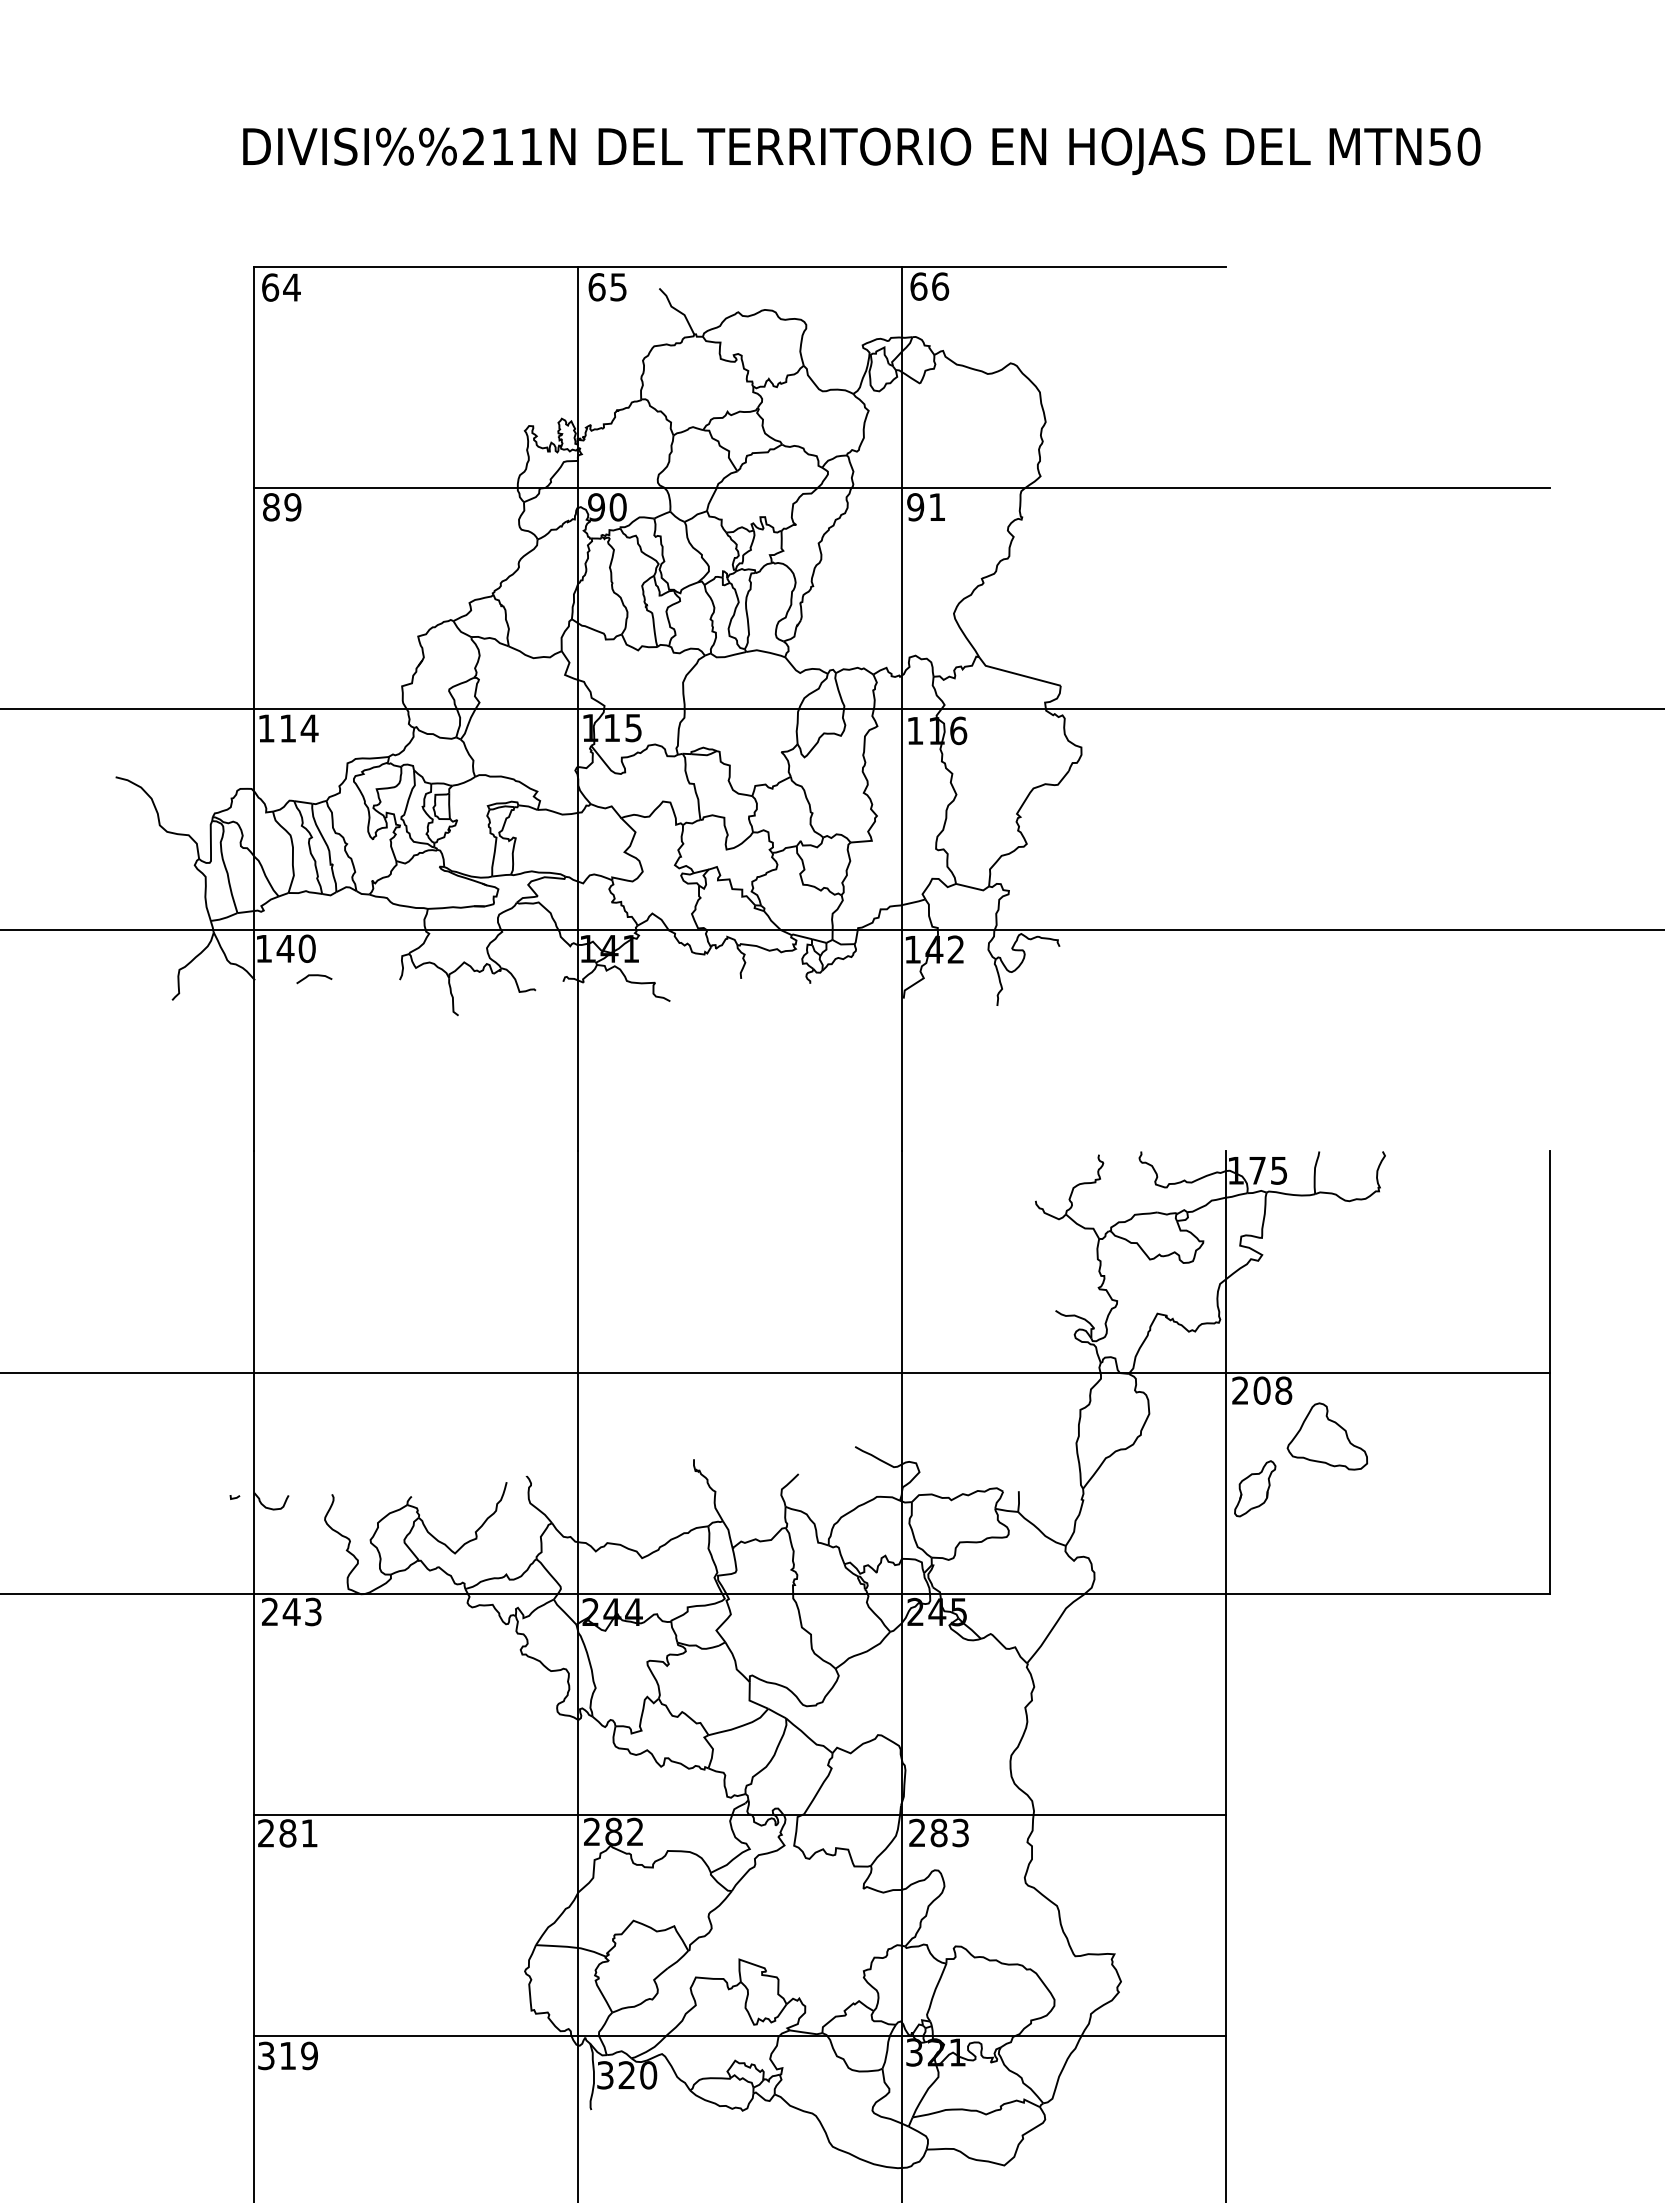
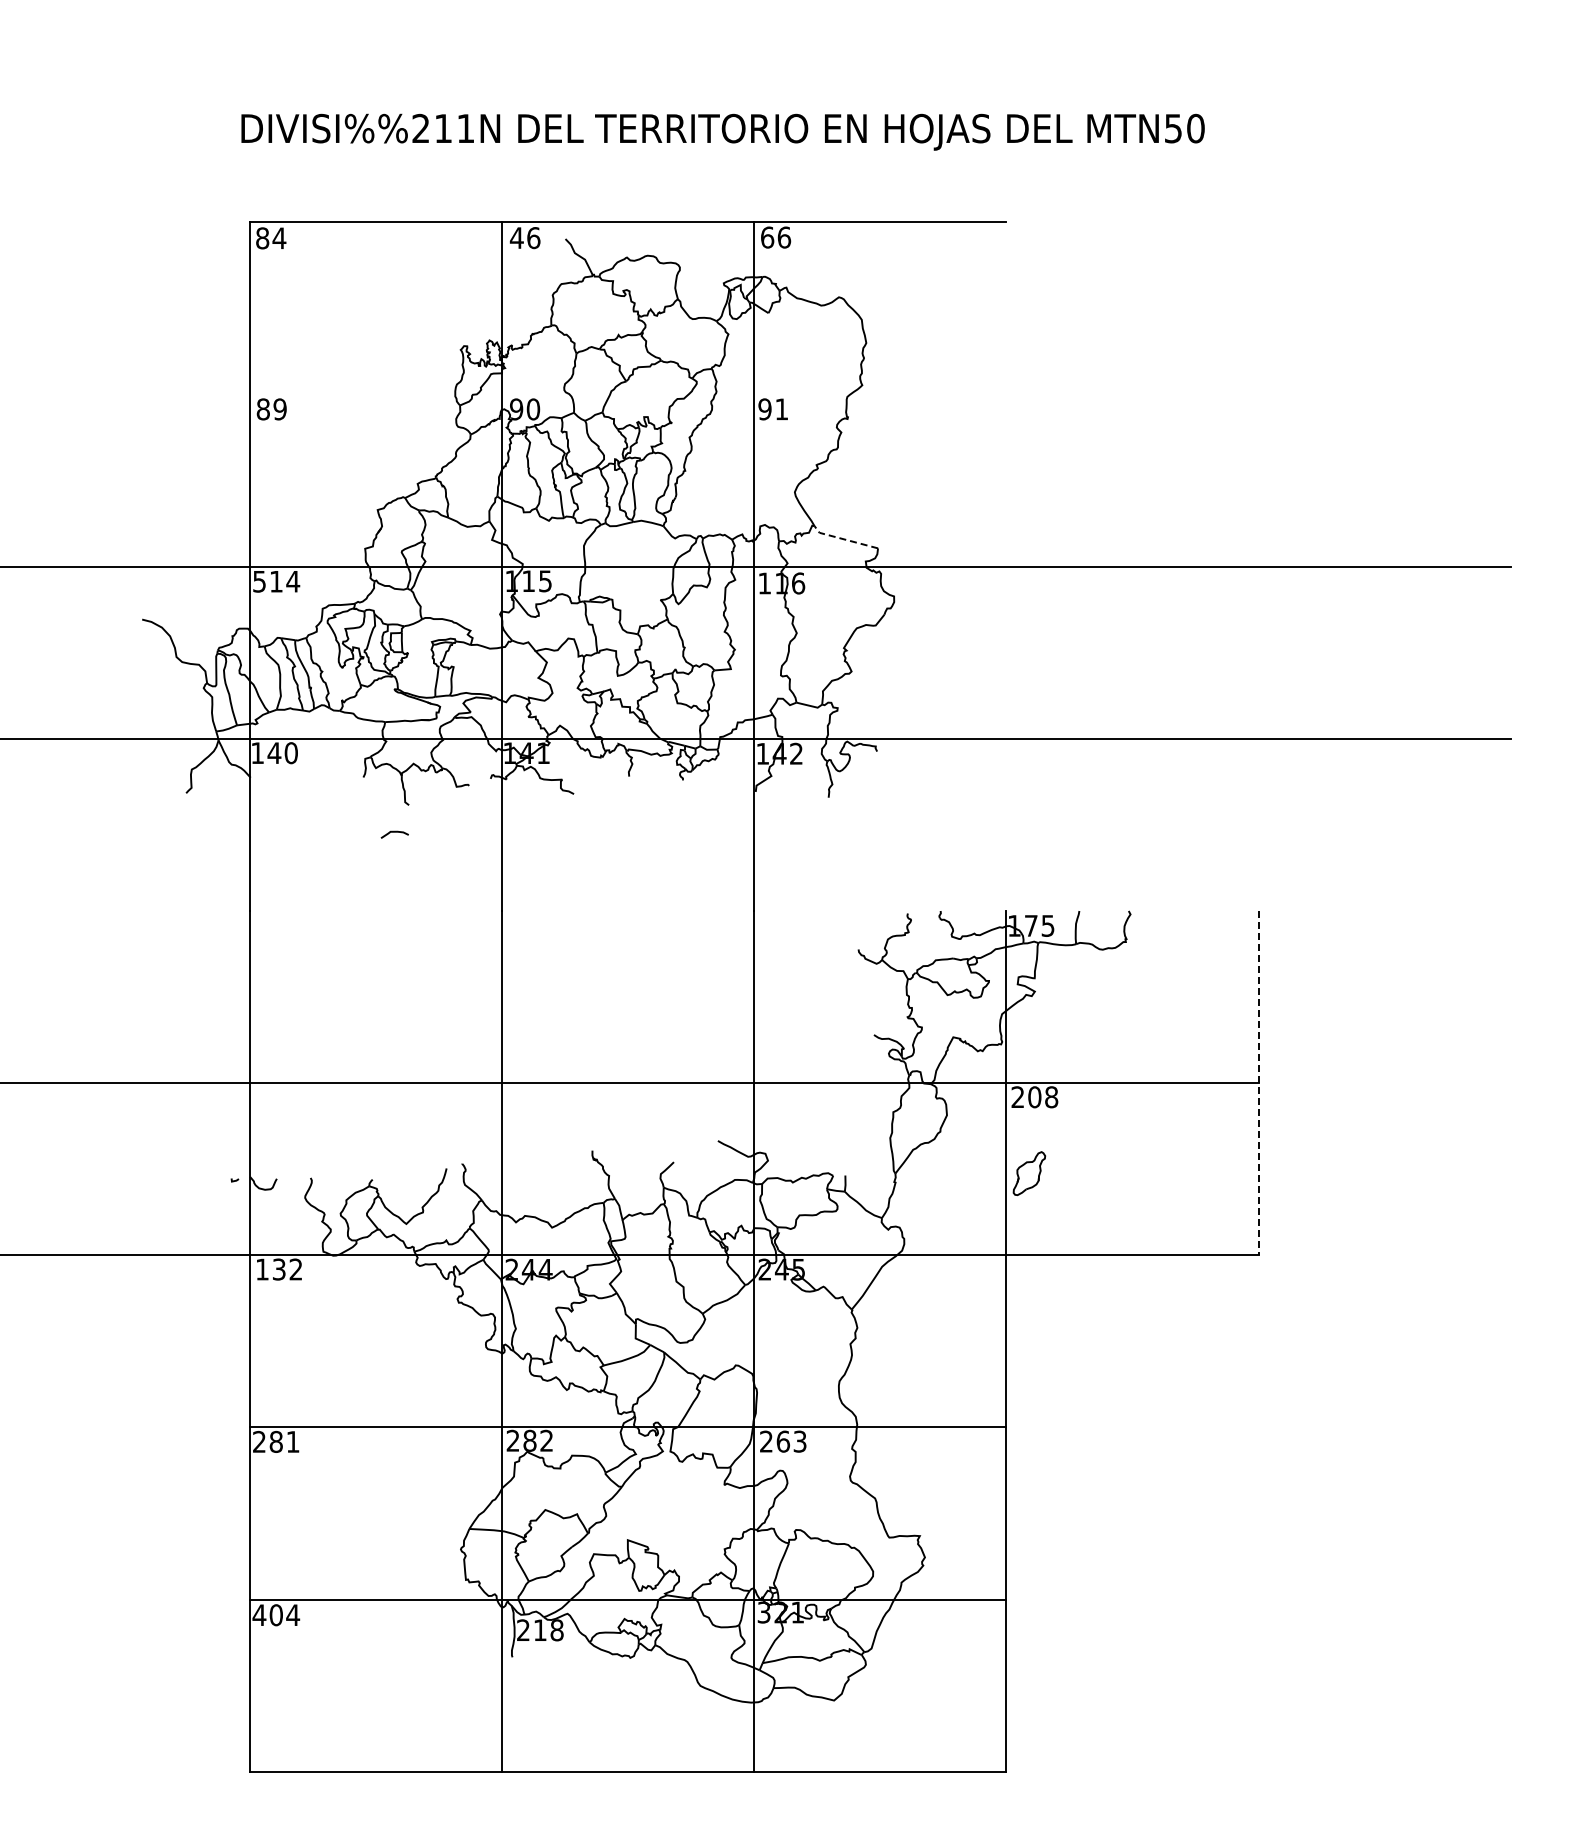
text: (270, 287) -> (262, 238), 64 -> 84
text: (606, 287) -> (524, 238), 65 -> 46
line: (900, 488) -> (753, 394), removed
line: (1016, 674) -> (843, 539), solid -> dashed
text: (266, 728) -> (259, 581), 114 -> 514
curve: (313, 976) -> (394, 832), moved
line: (1549, 1373) -> (1258, 1083), solid -> dashed
part: (1327, 1435) -> (1085, 1132), removed
text: (292, 1611) -> (279, 1269), 243 -> 132
text: (939, 1832) -> (783, 1441), 283 -> 263
text: (288, 2056) -> (276, 1615), 319 -> 404
text: (627, 2075) -> (540, 1630), 320 -> 218

